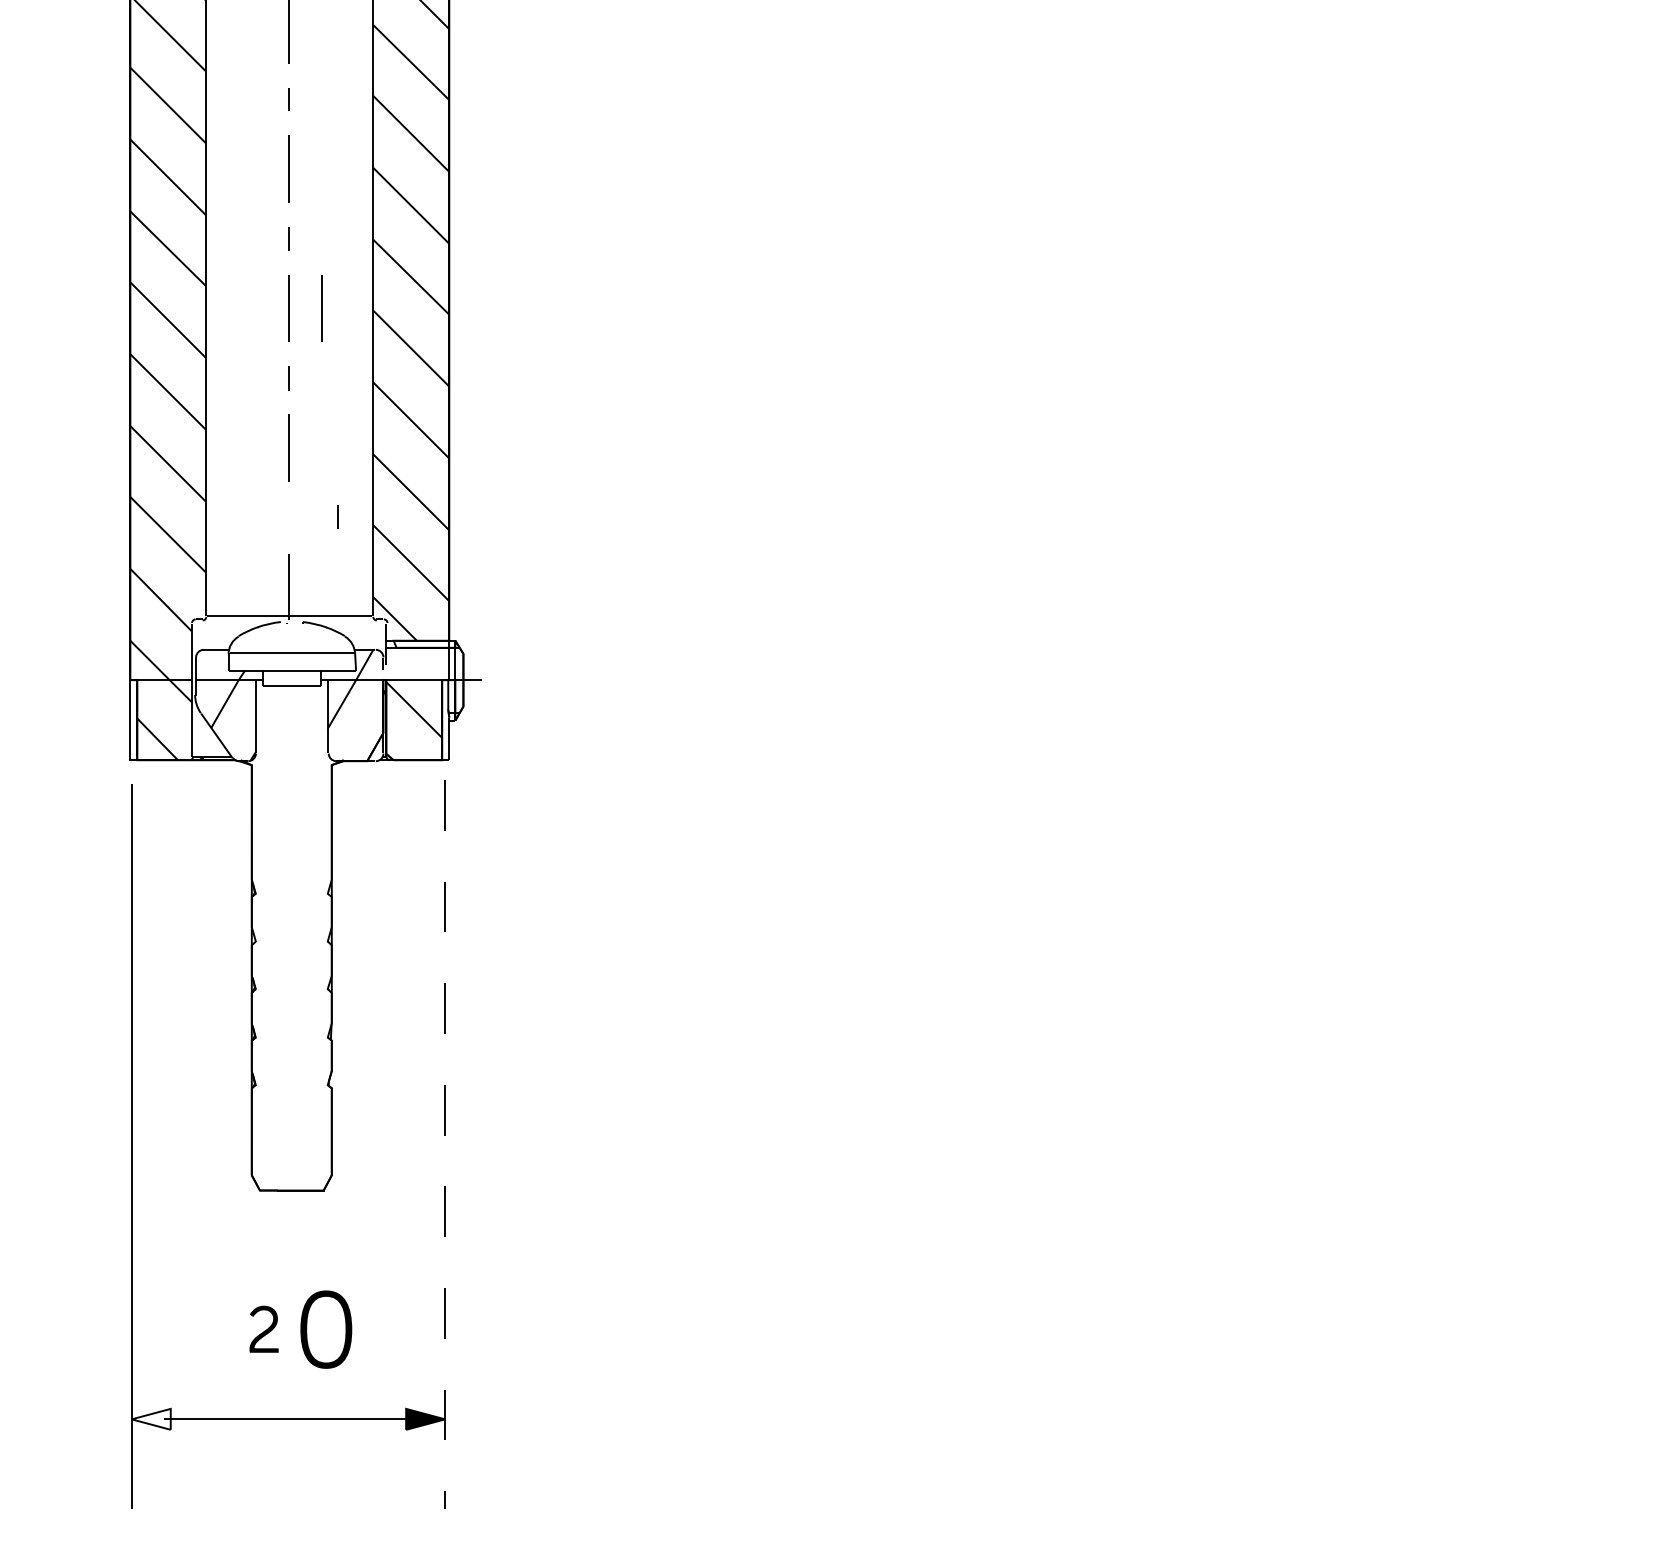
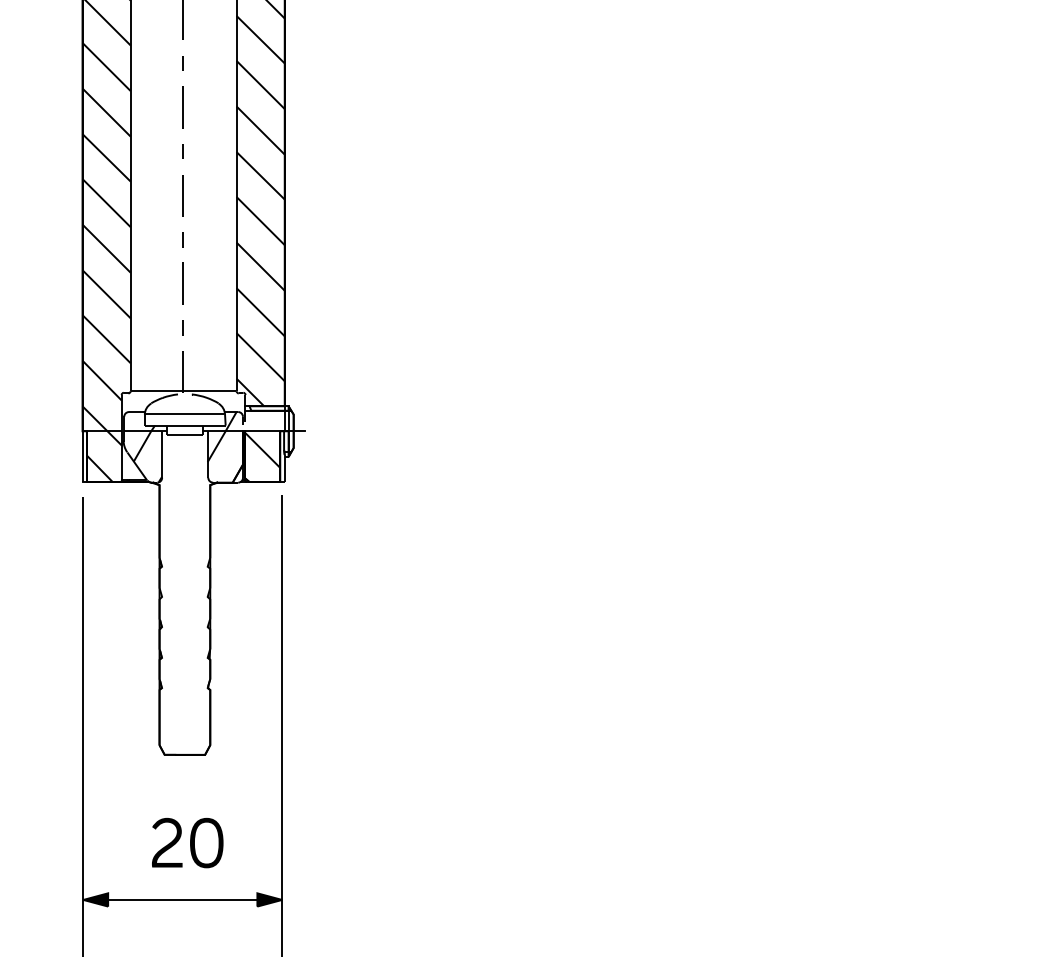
line: (321, 308) -> (203, 195), removed
line: (336, 516) -> (182, 327), moved
line: (445, 1144) -> (282, 725), dashed -> solid
part: (264, 1328) -> (167, 842), size x1.67
fill: (150, 1418) -> (95, 899), added

